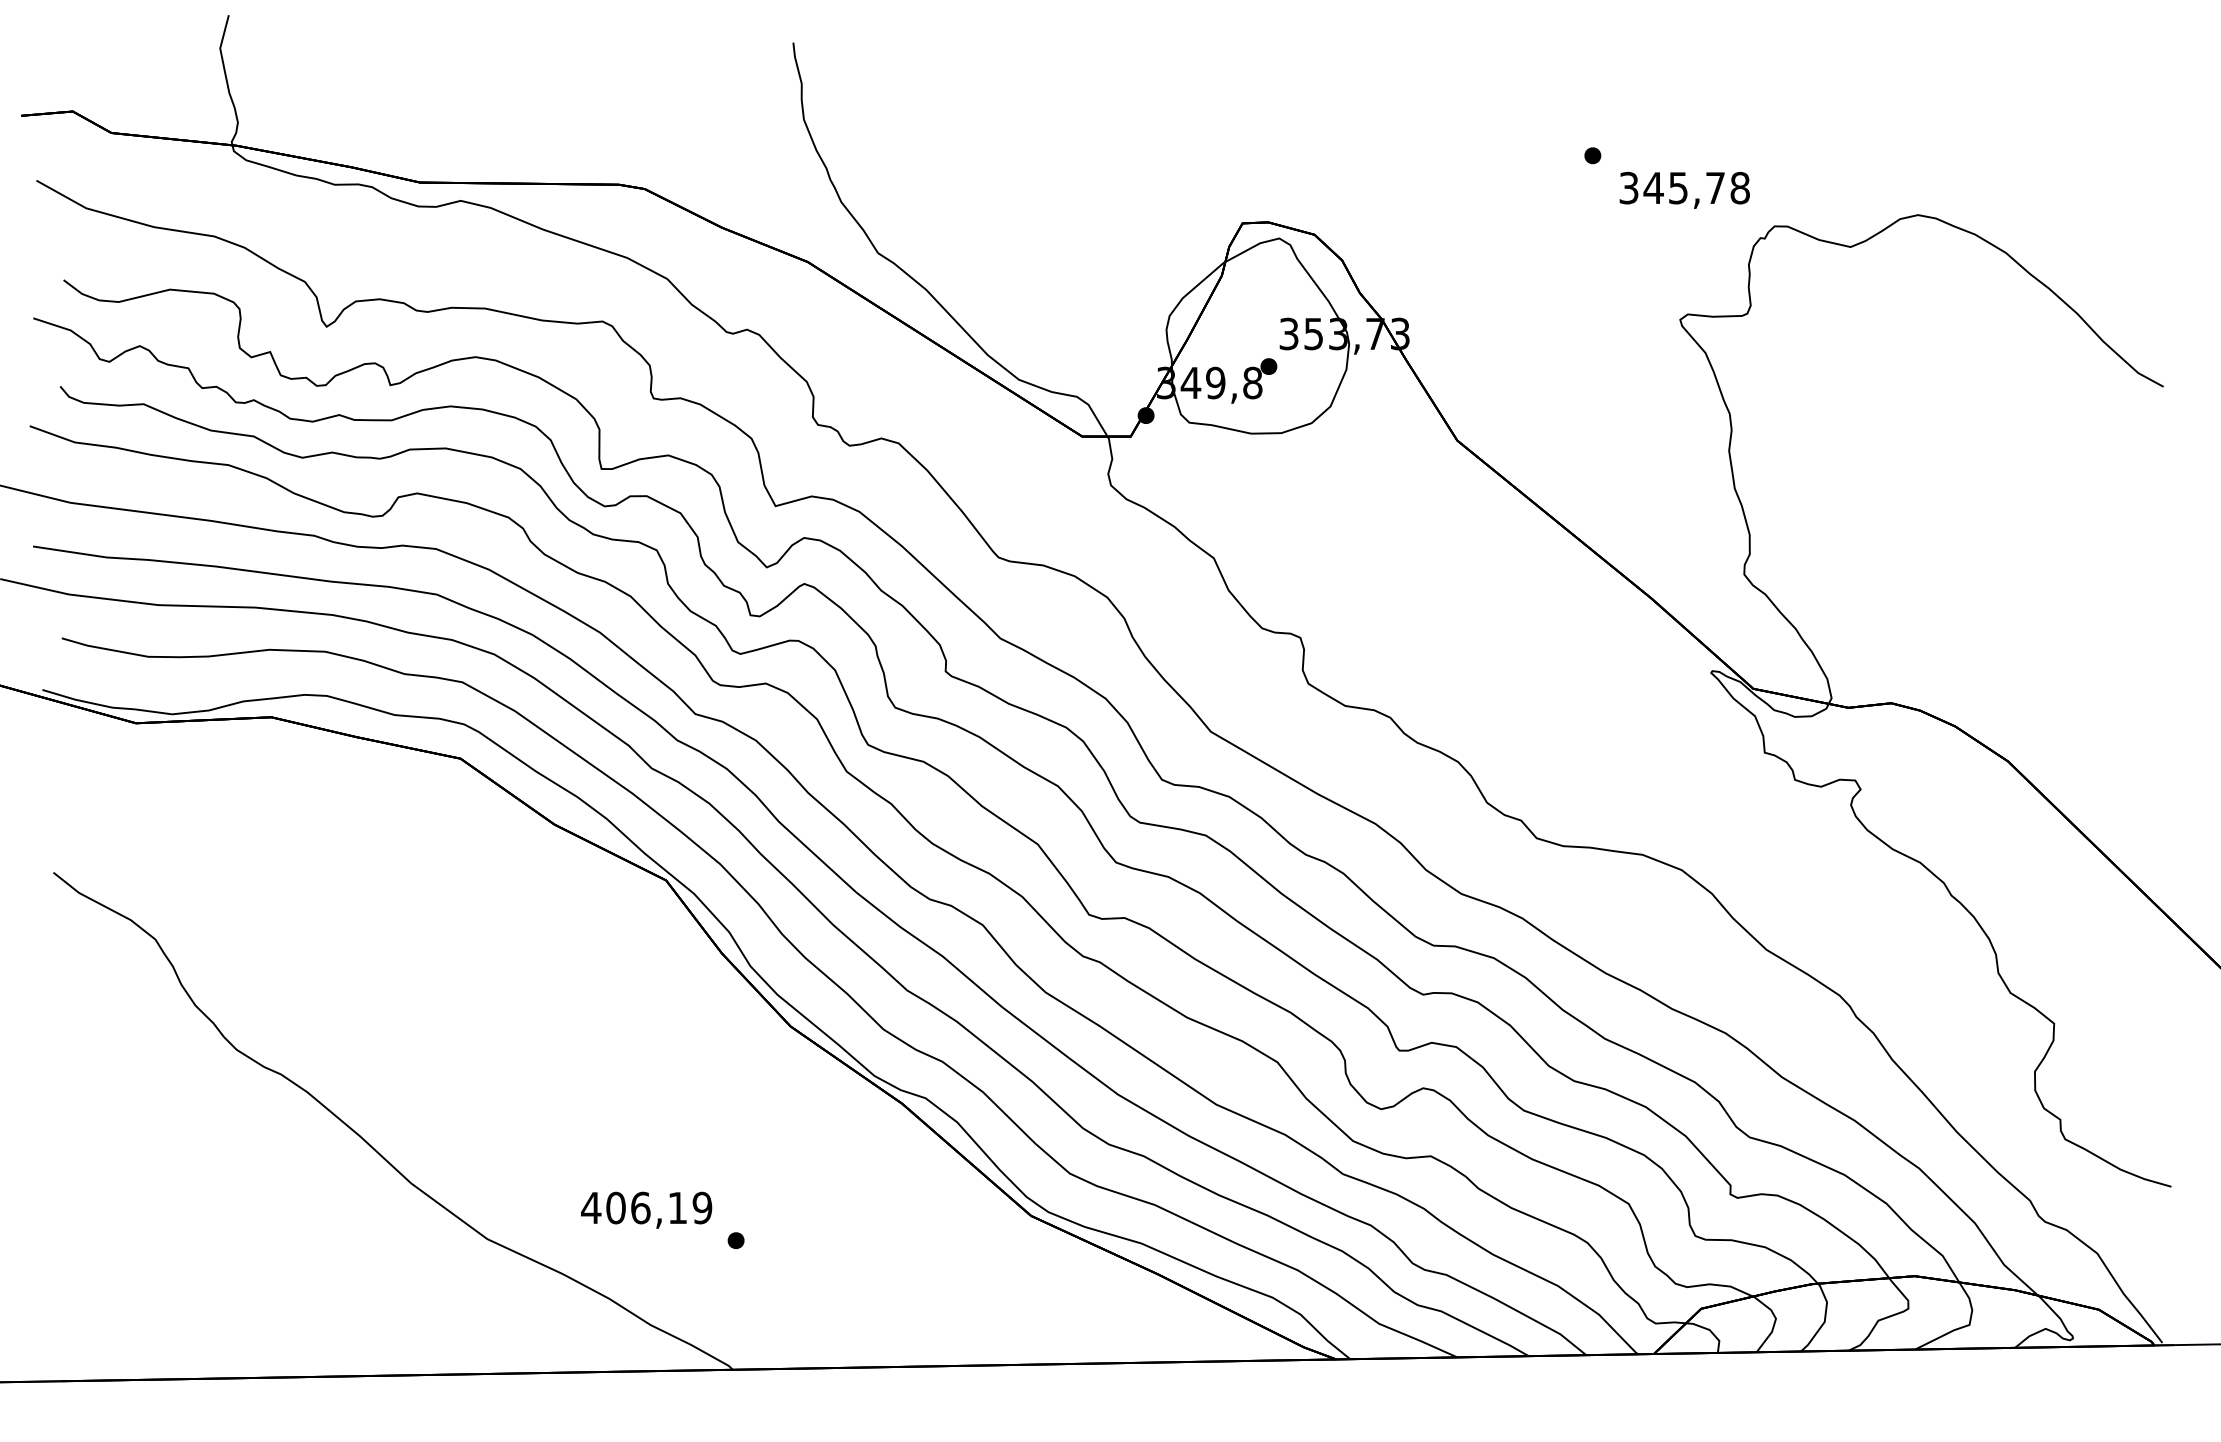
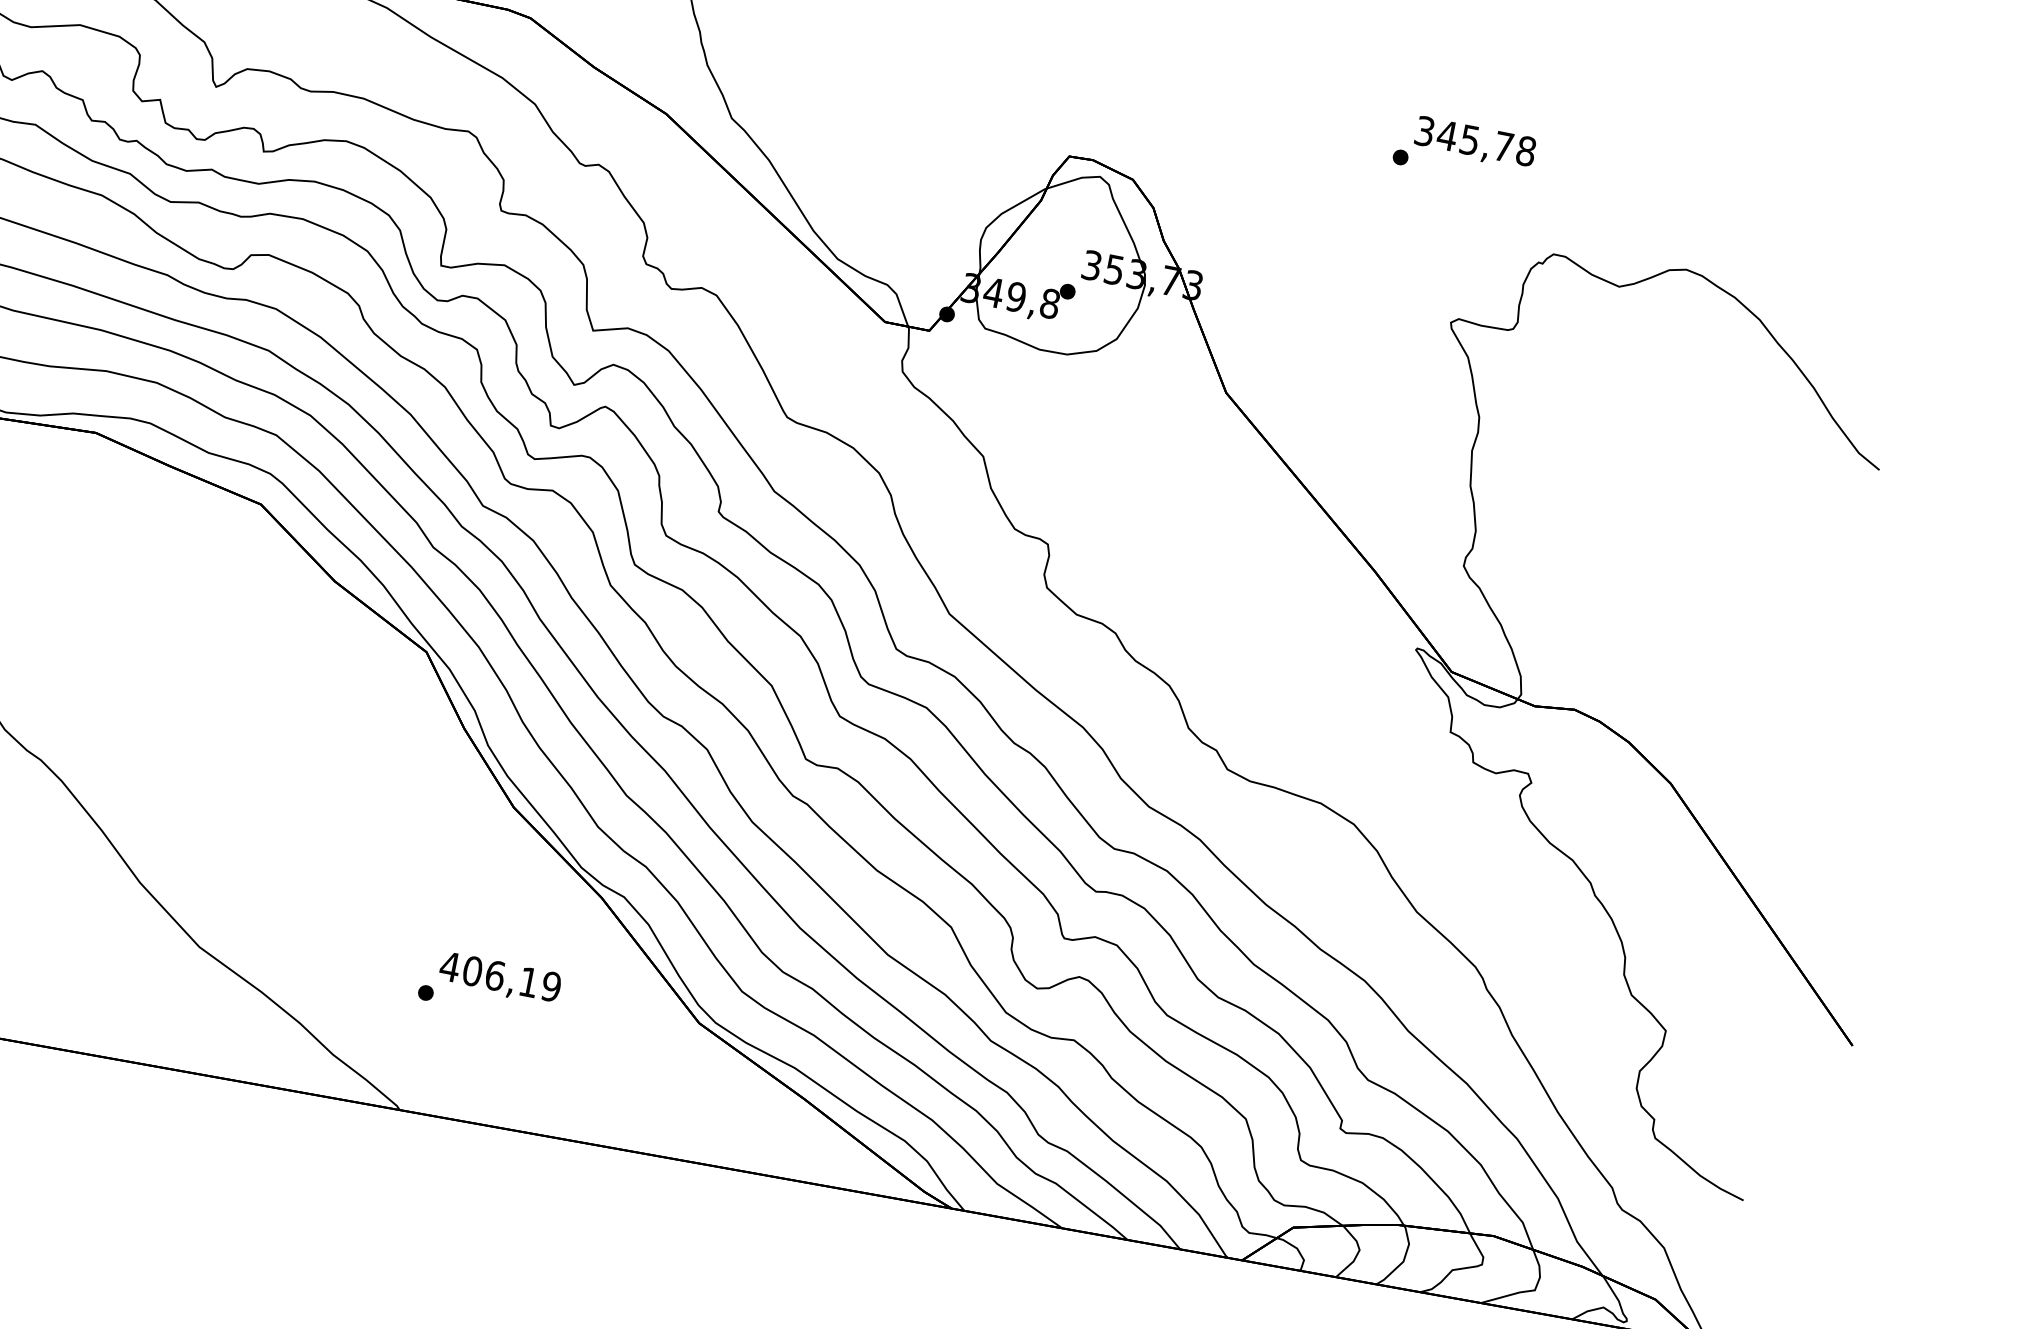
text: (1684, 189) -> (1475, 142), moved
text: (646, 1209) -> (500, 978), moved

